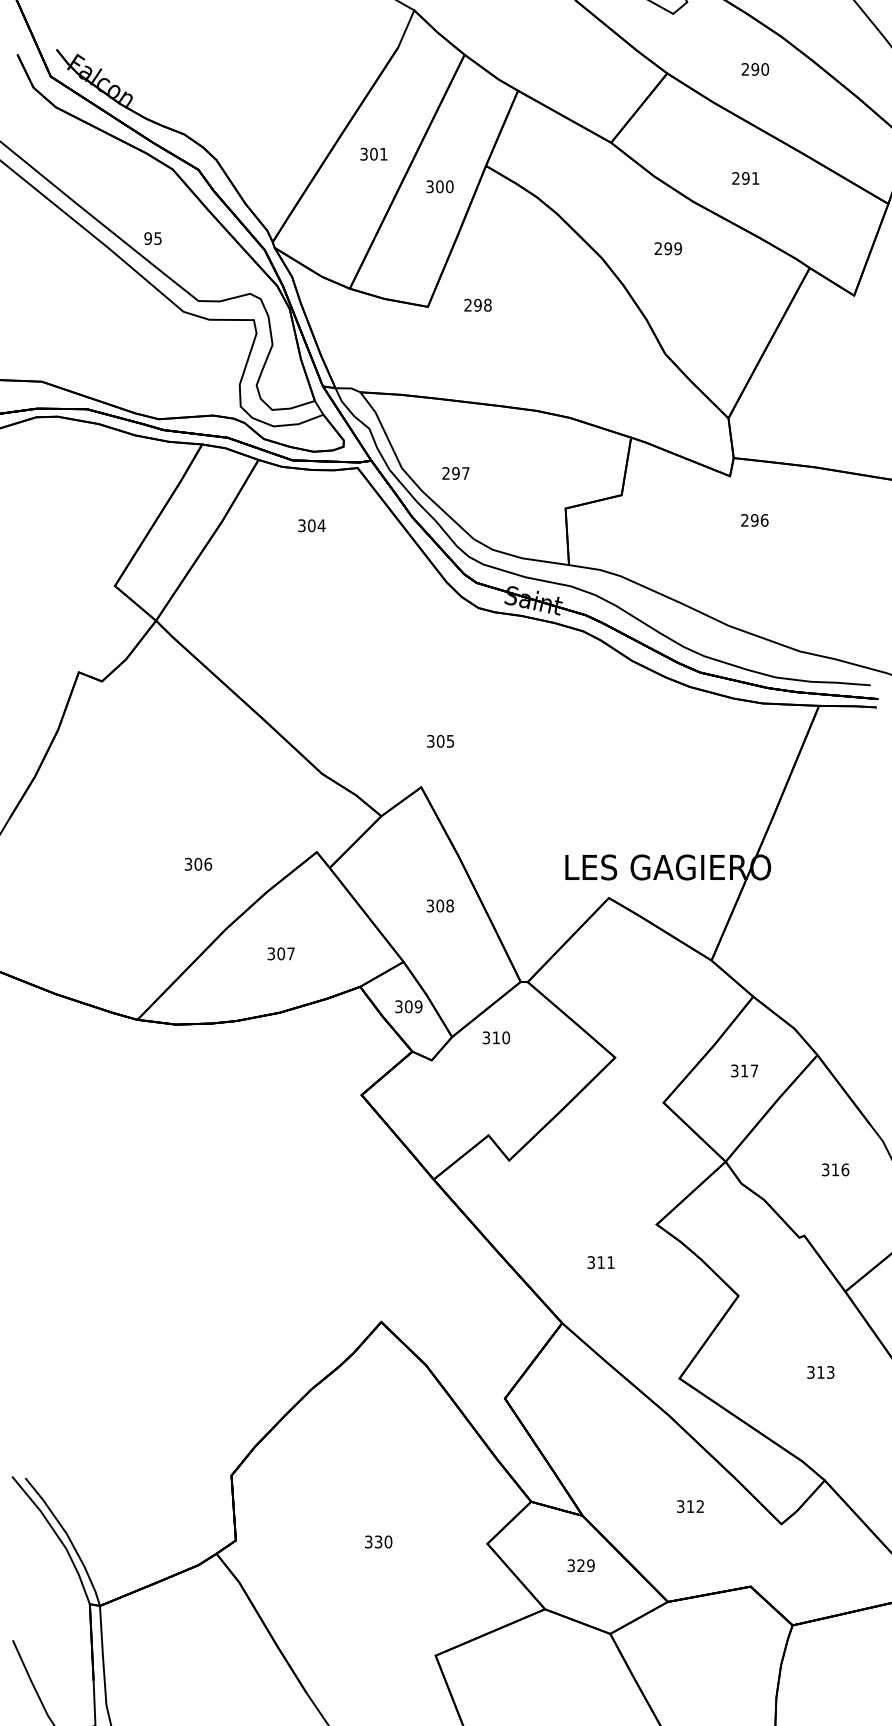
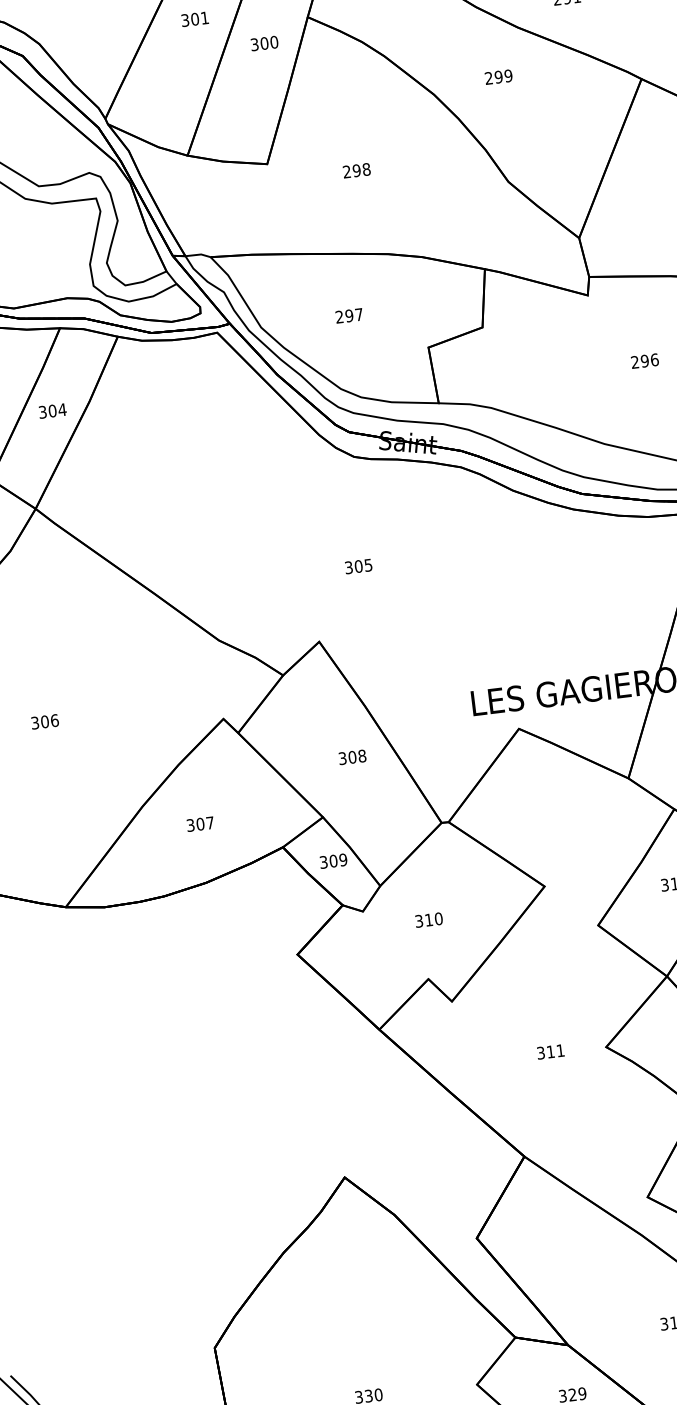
text: (477, 304) -> (356, 170), moved
text: (455, 473) -> (348, 315), moved
text: (754, 520) -> (644, 361), moved
text: (311, 525) -> (52, 410), moved
text: (440, 740) -> (358, 565), moved
text: (198, 863) -> (45, 721), moved
text: (496, 1037) -> (429, 919), moved
text: (600, 1262) -> (550, 1051), moved

